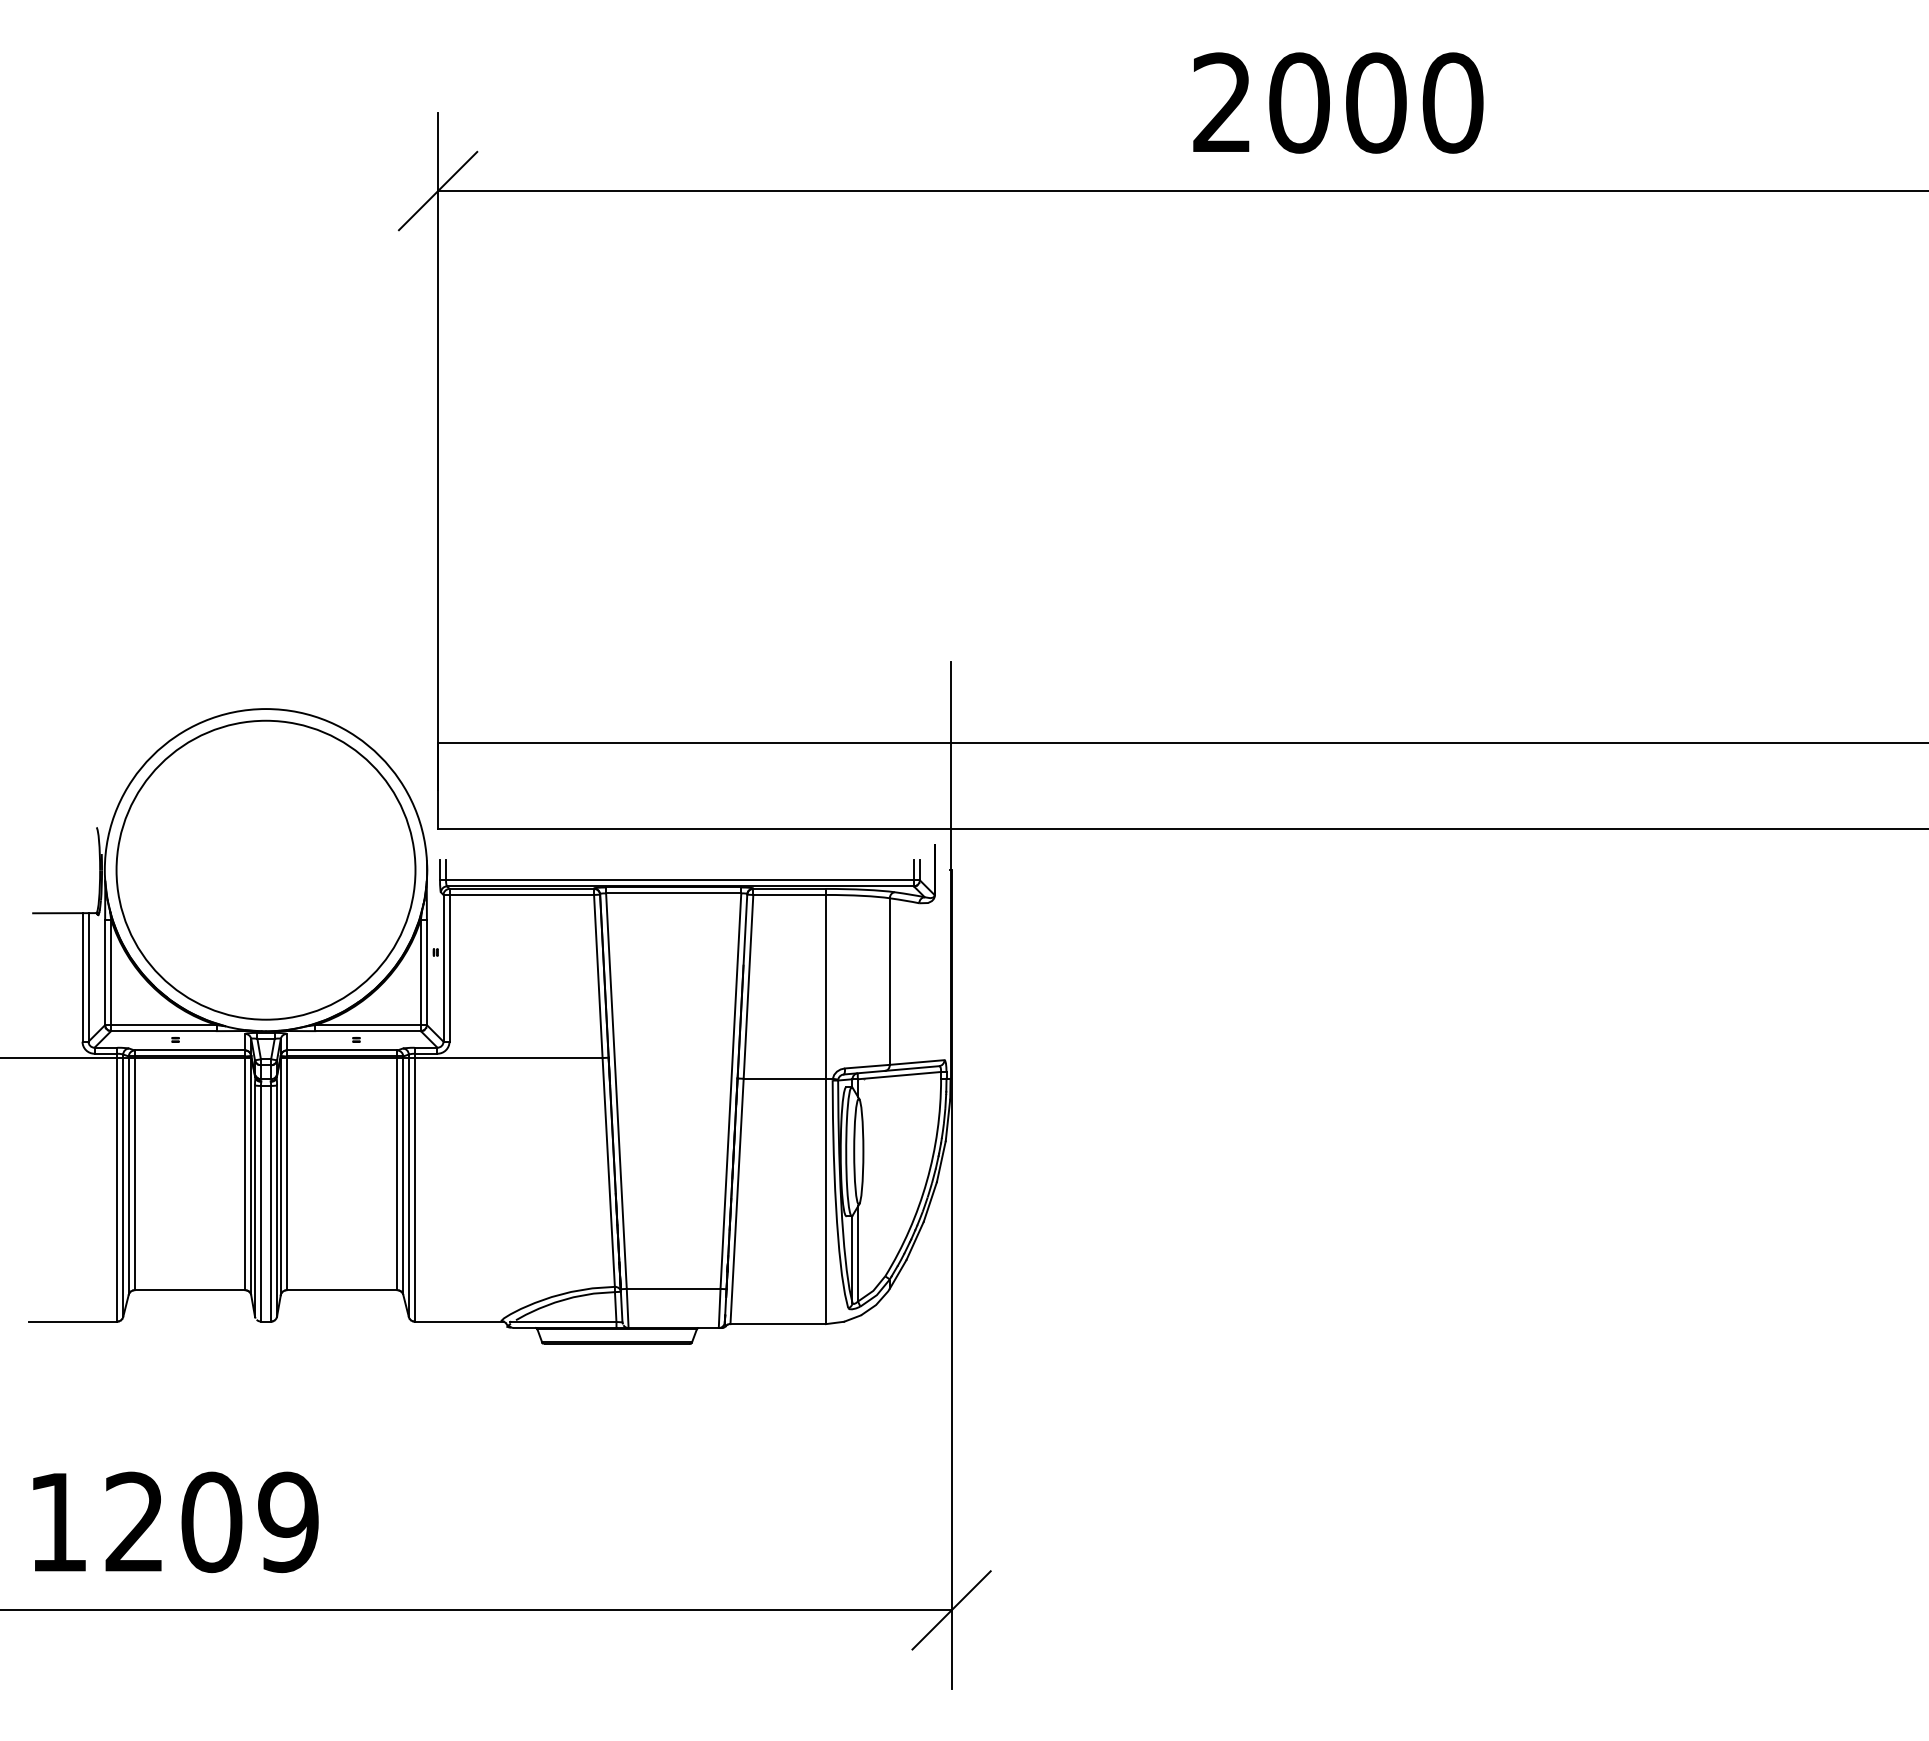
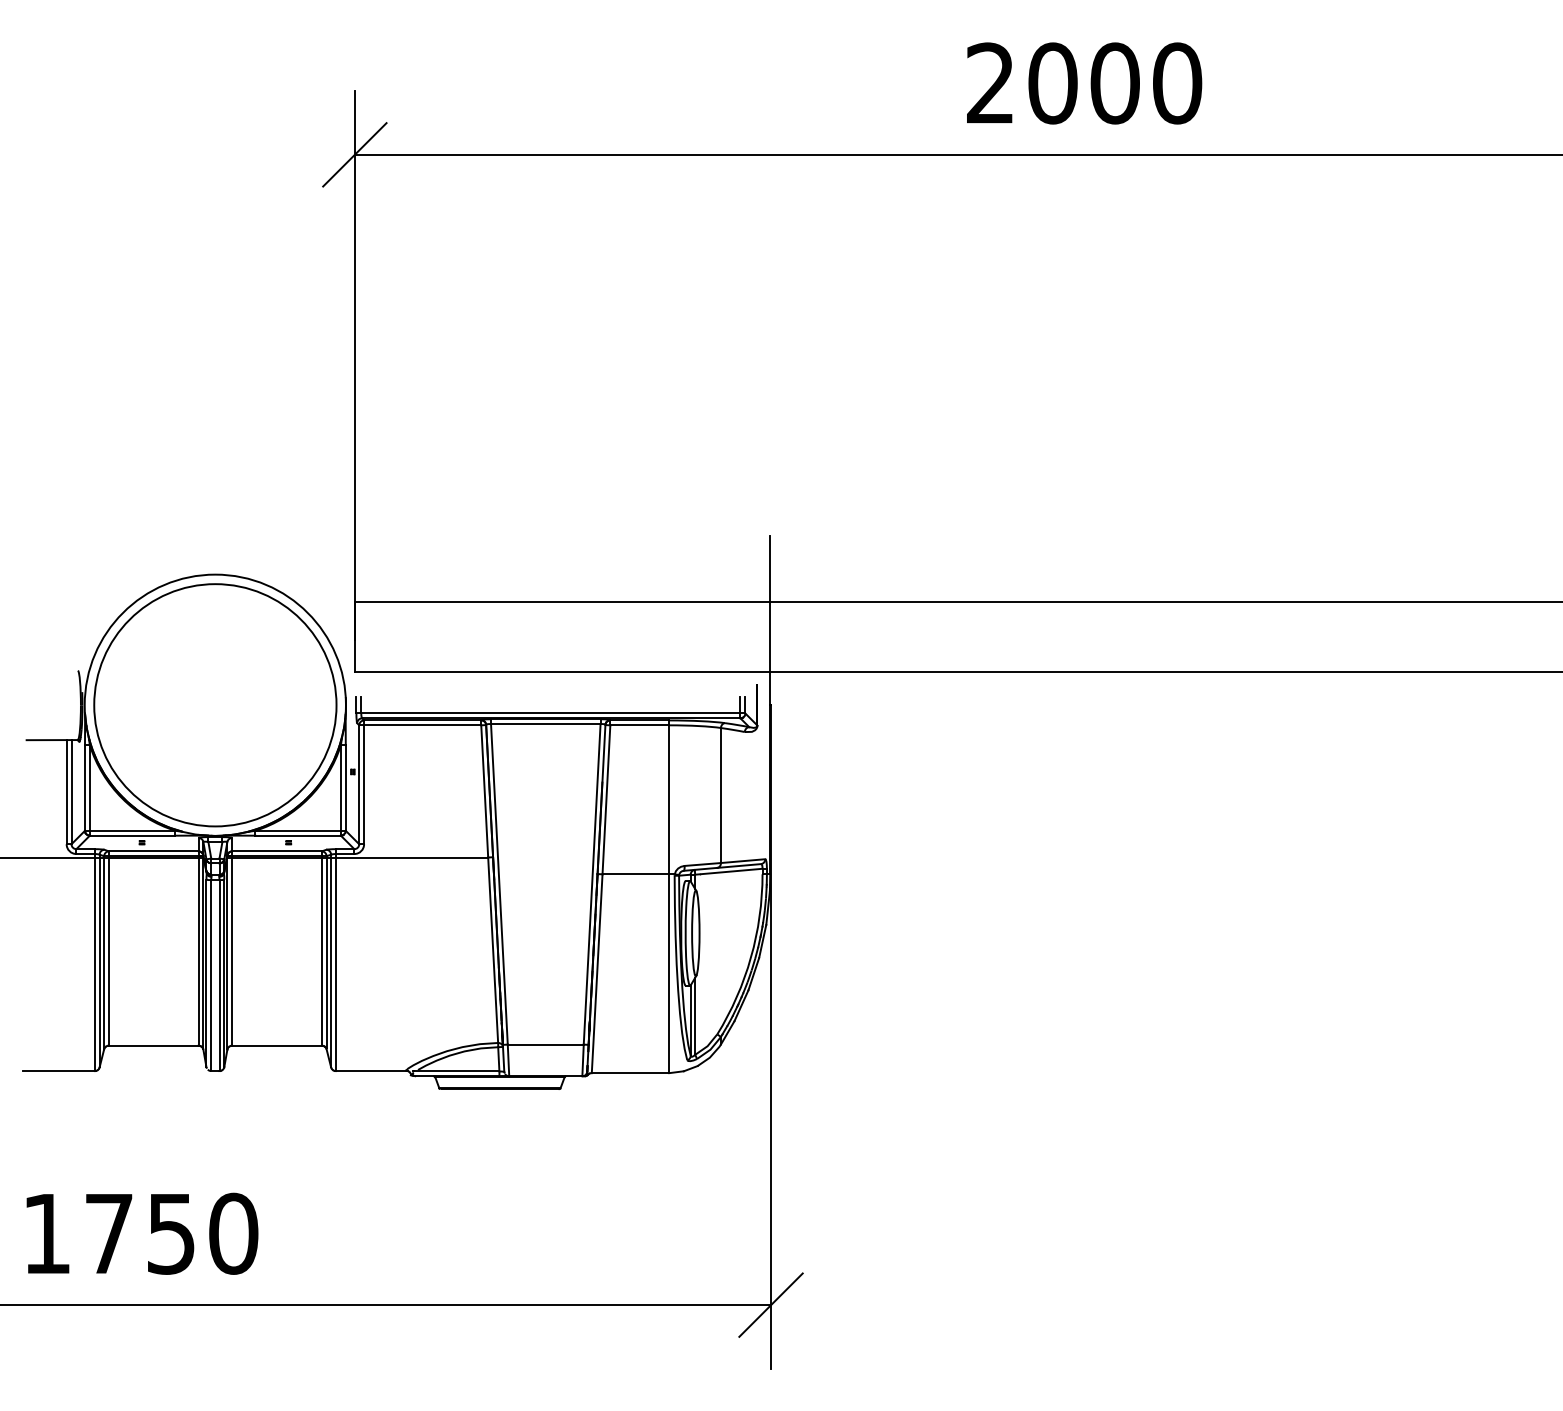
text: (212, 1522) -> (172, 1233), 1209 -> 1750

